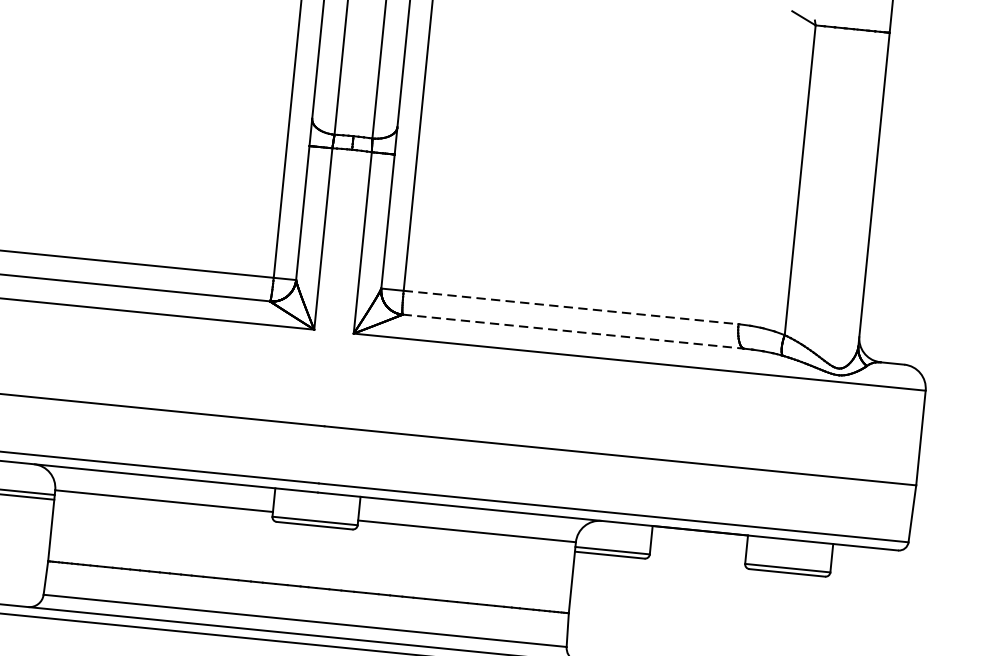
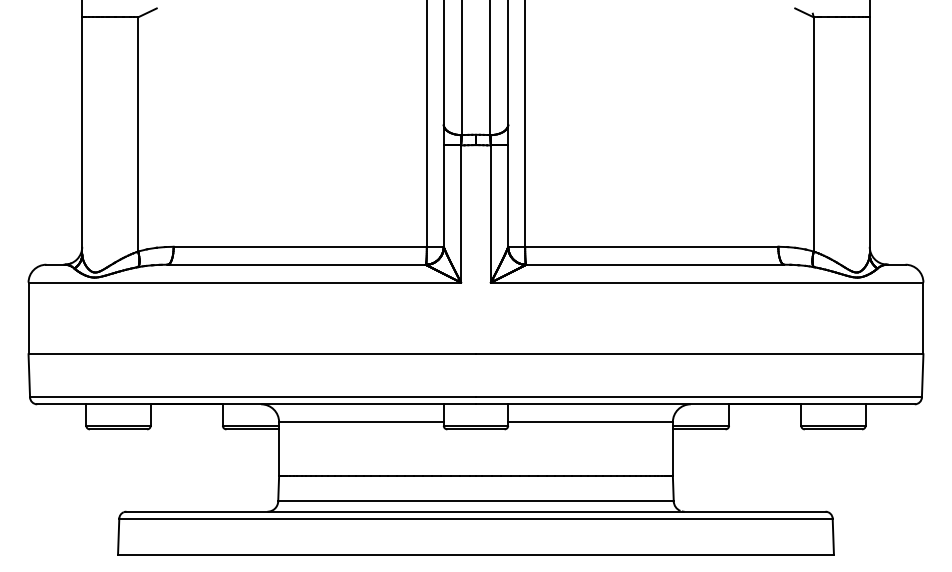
line: (570, 307) -> (651, 246), dashed -> solid
line: (573, 331) -> (655, 264), dashed -> solid

